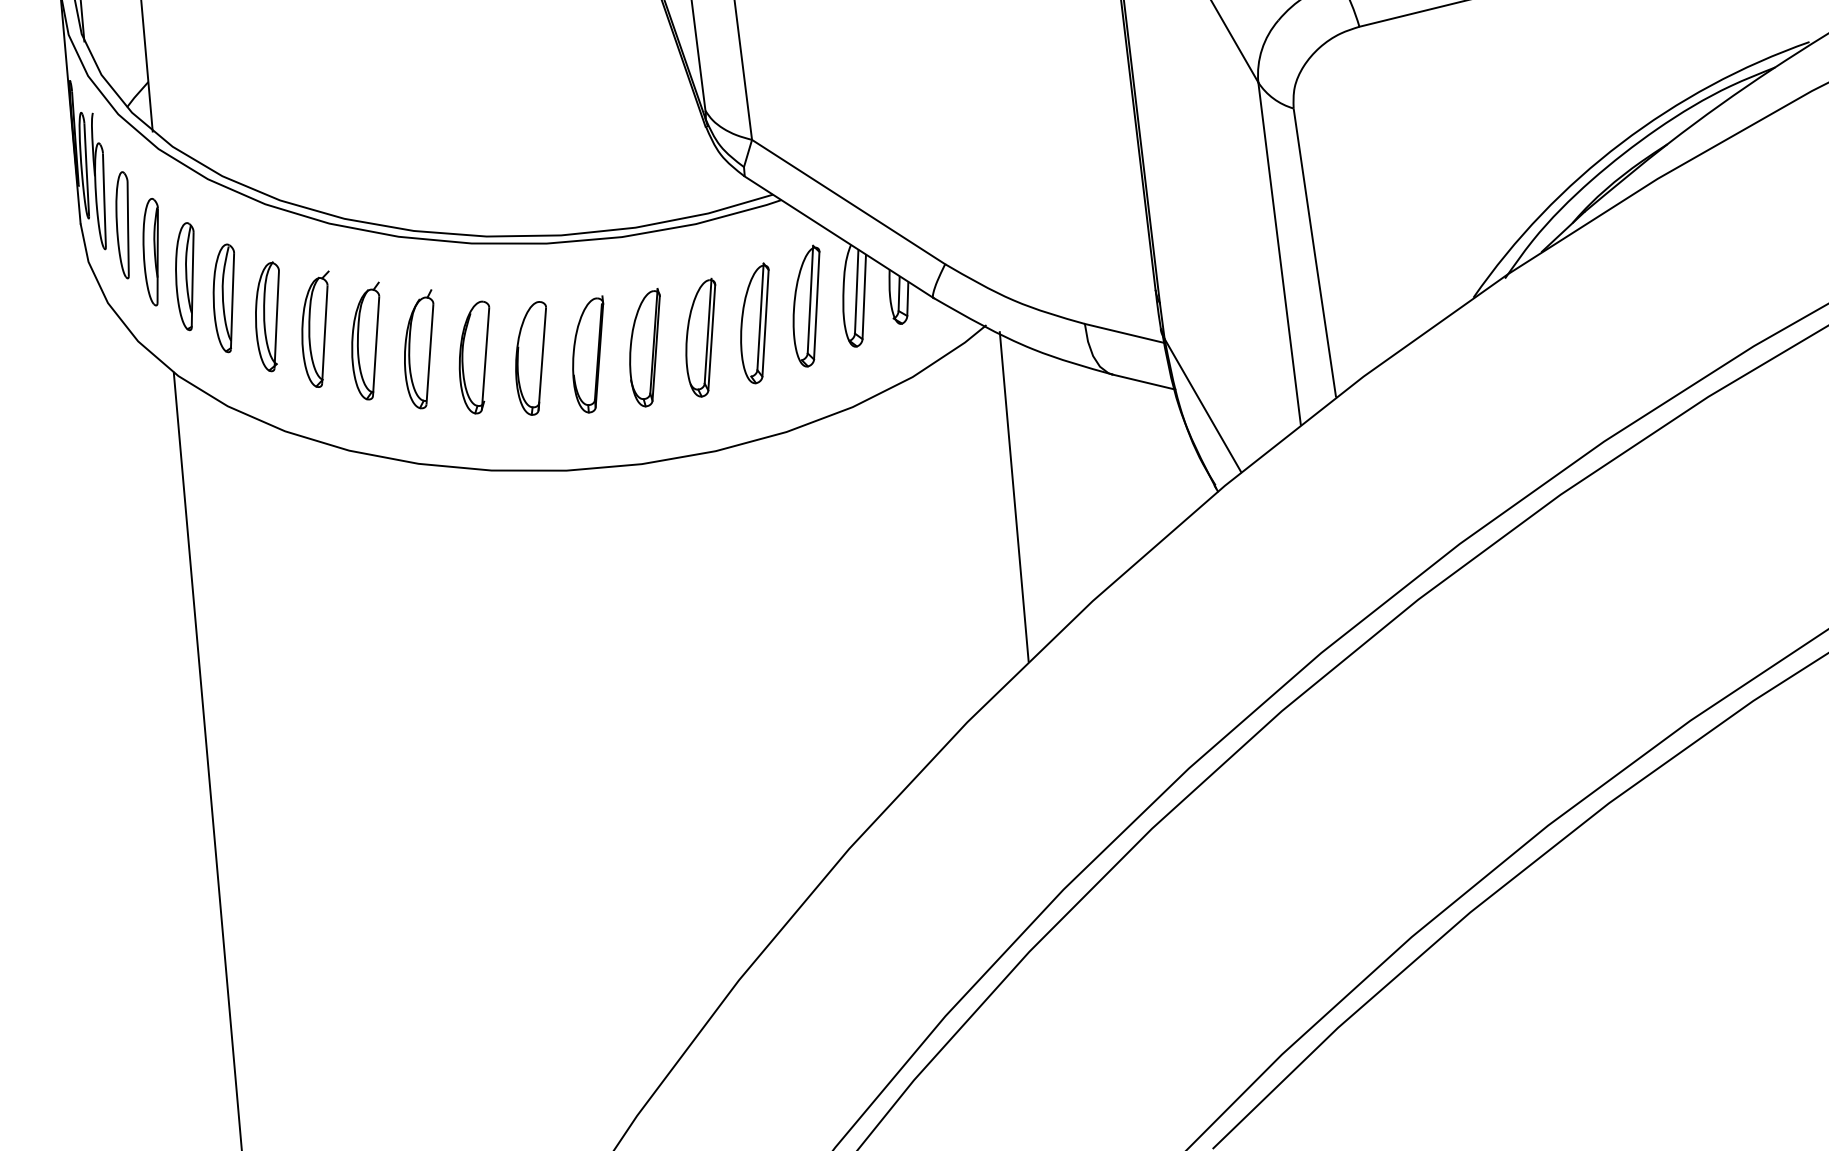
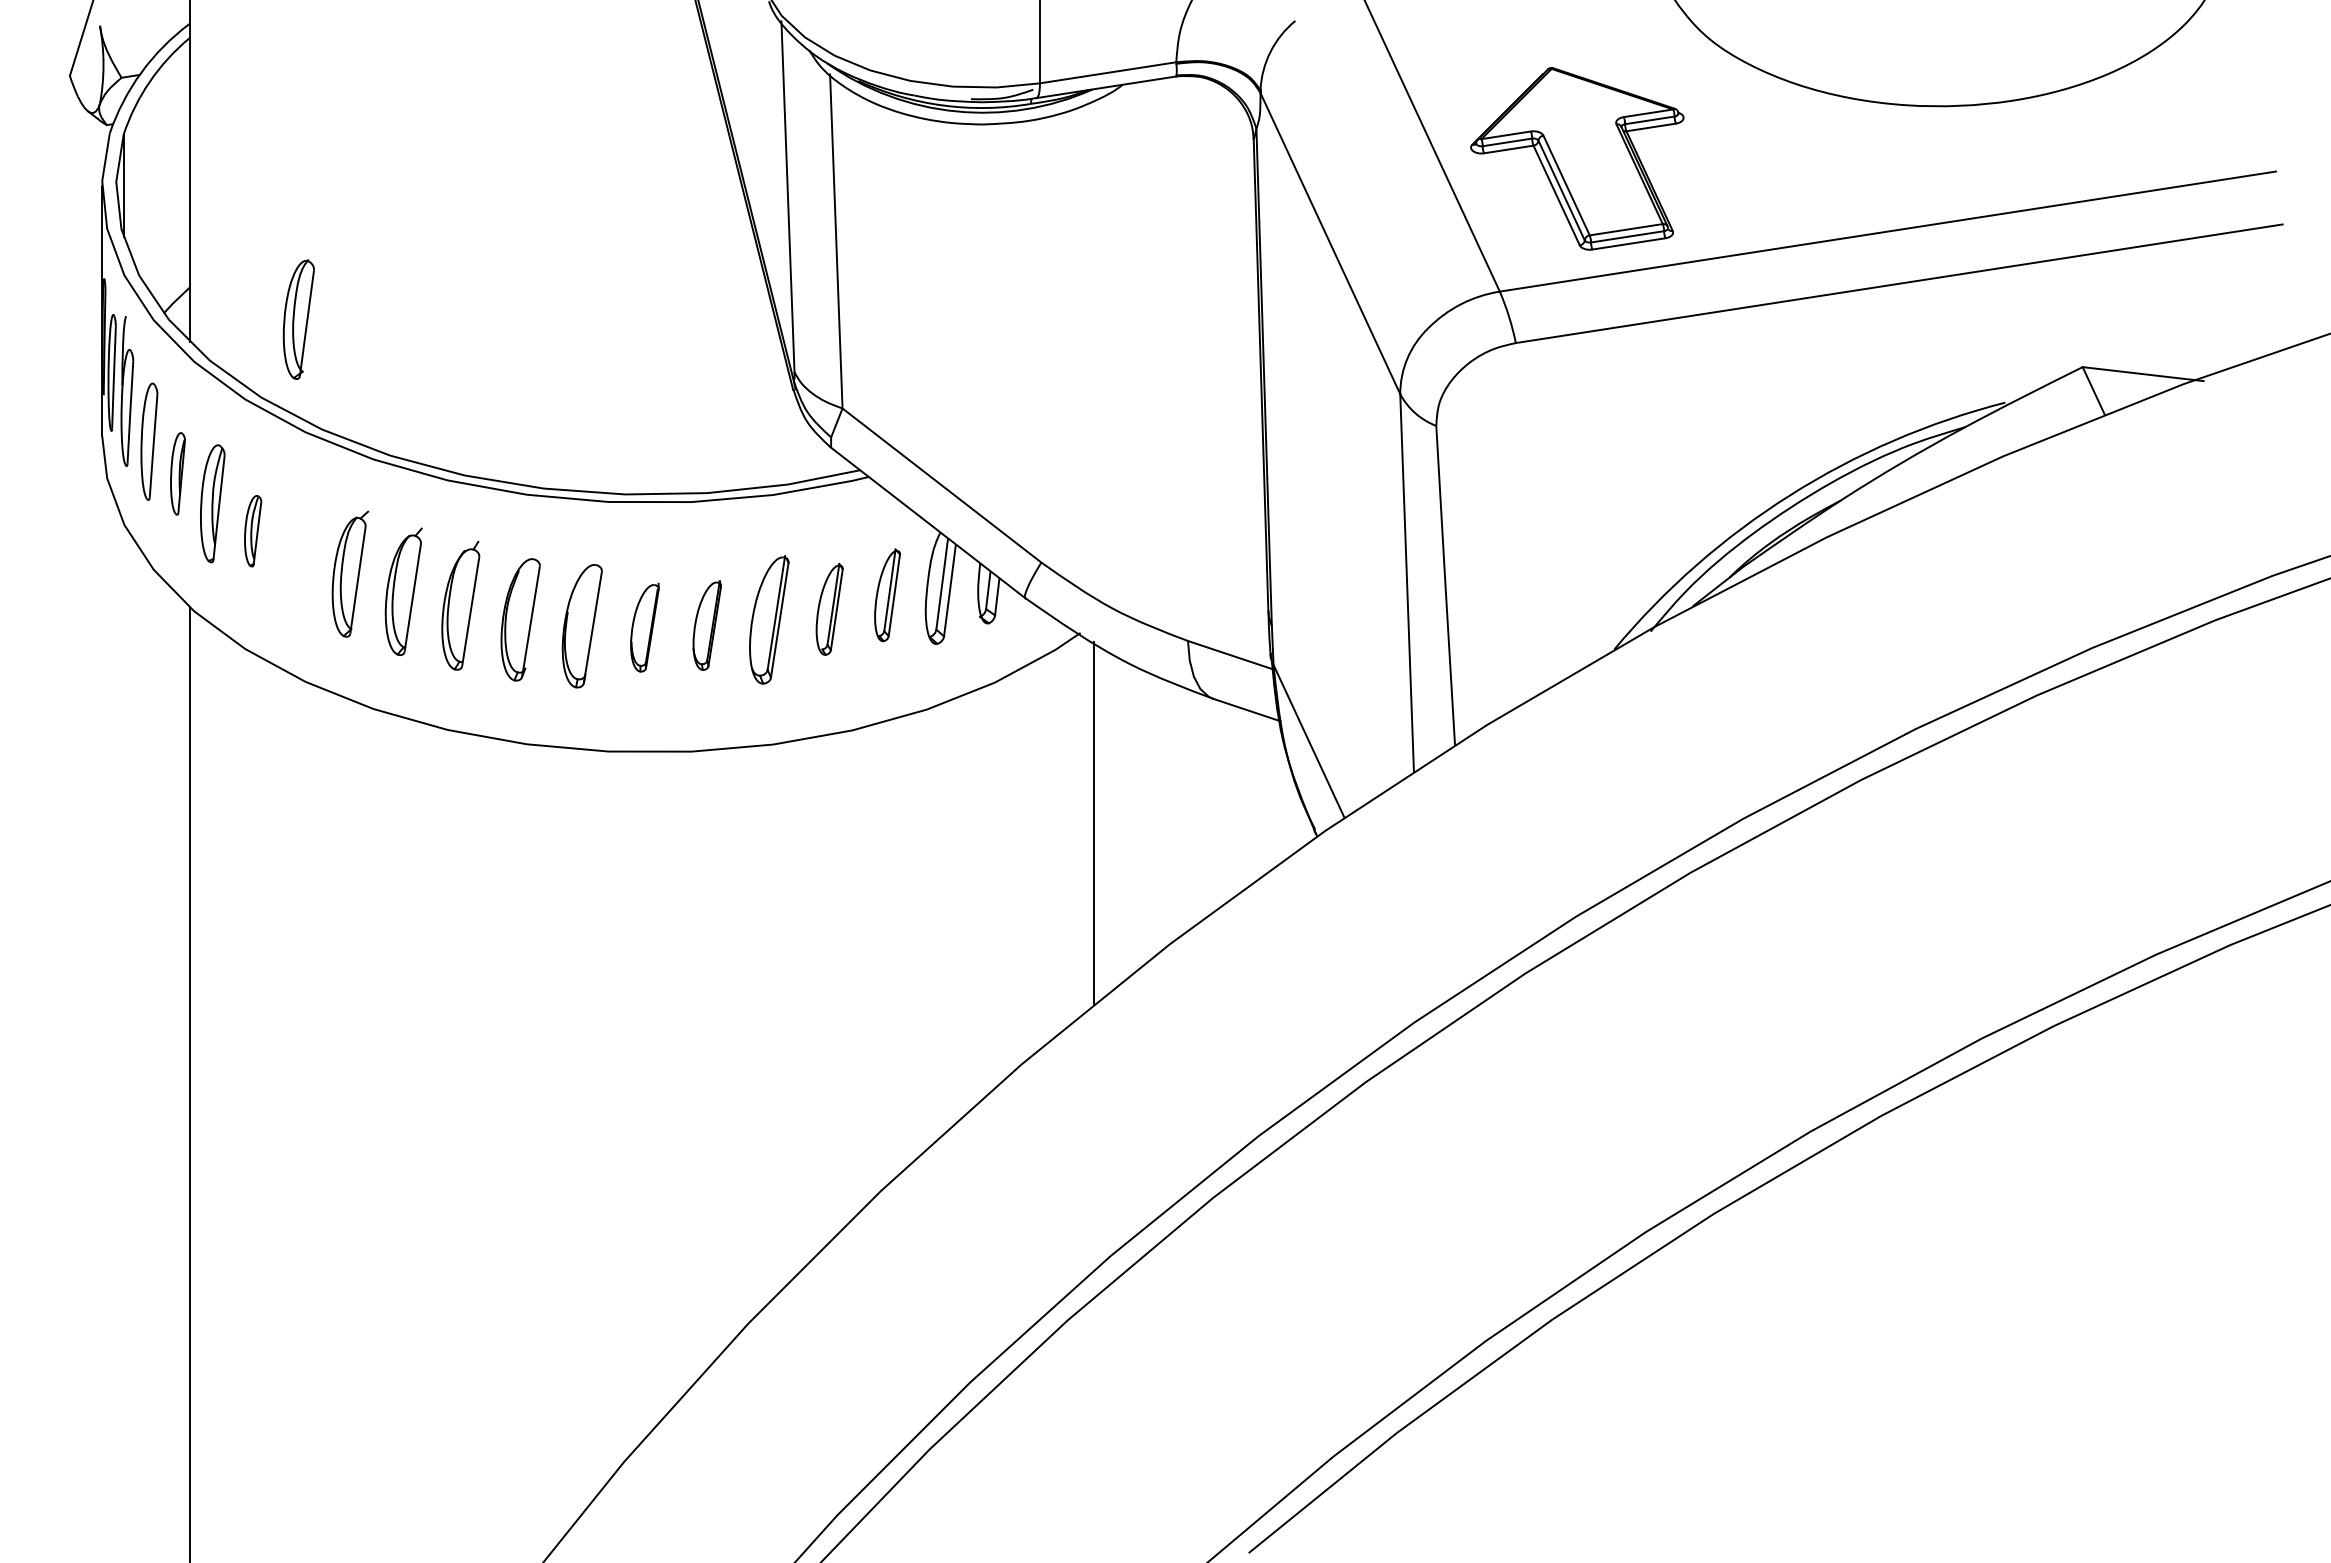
part: (152, 251) -> (177, 473), size x0.7
part: (224, 297) -> (252, 530), size x0.6
part: (807, 305) -> (887, 594), size x0.7
part: (268, 316) -> (298, 319), moved
part: (756, 323) -> (829, 609), size x0.7
part: (645, 348) -> (706, 625), size x0.7
part: (589, 354) -> (644, 627), size x0.7

